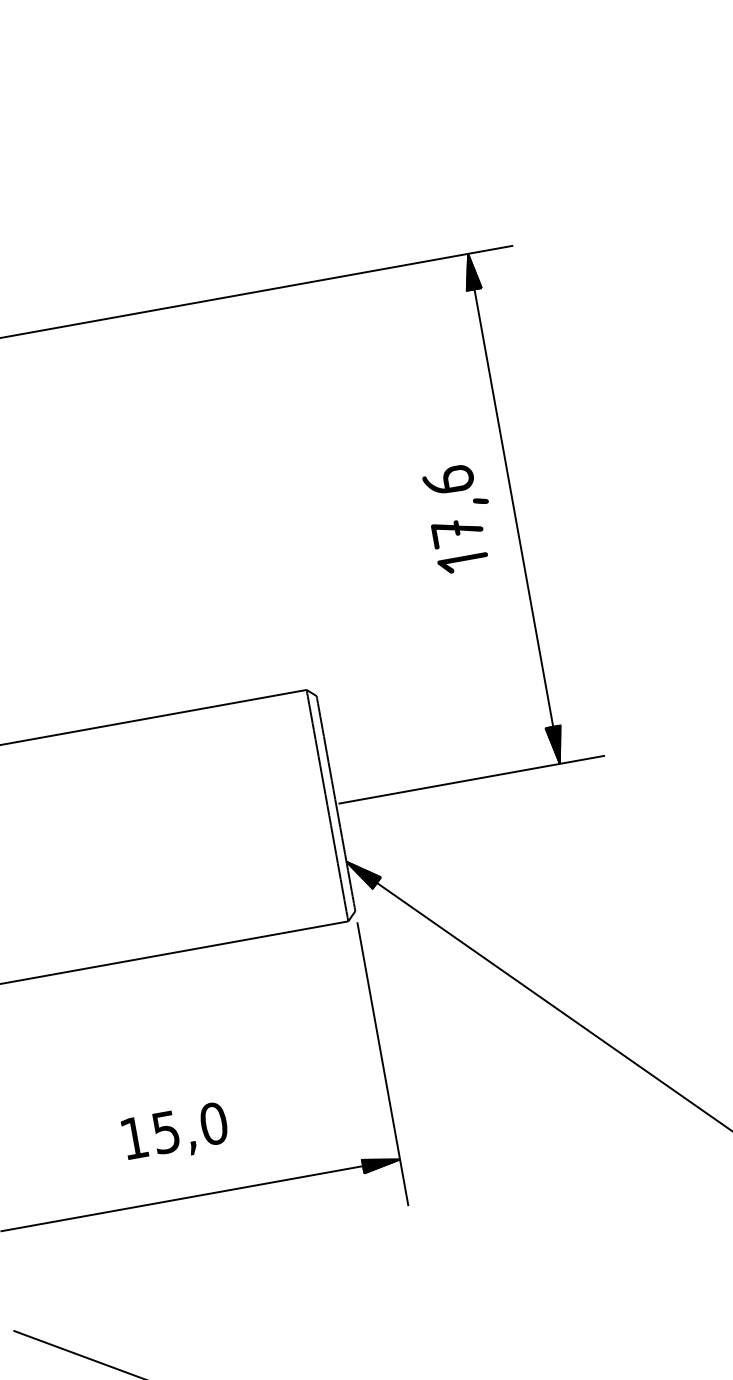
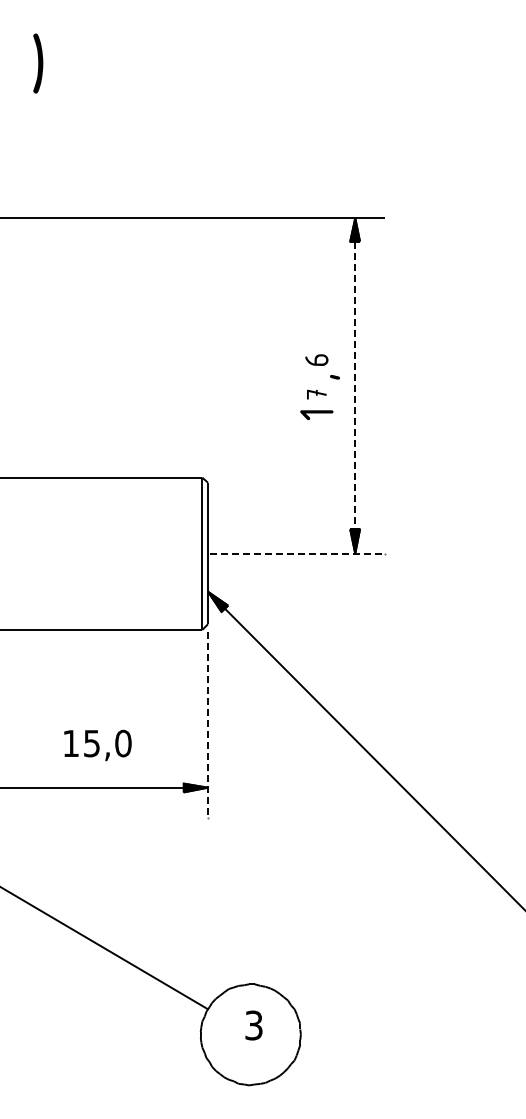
part: (447, 479) -> (316, 359), size x0.7
line: (514, 509) -> (355, 386), solid -> dashed
part: (457, 532) -> (316, 394), size x0.6
line: (473, 778) -> (298, 553), solid -> dashed
line: (382, 1065) -> (207, 725), solid -> dashed
text: (175, 1133) -> (97, 745), moved

